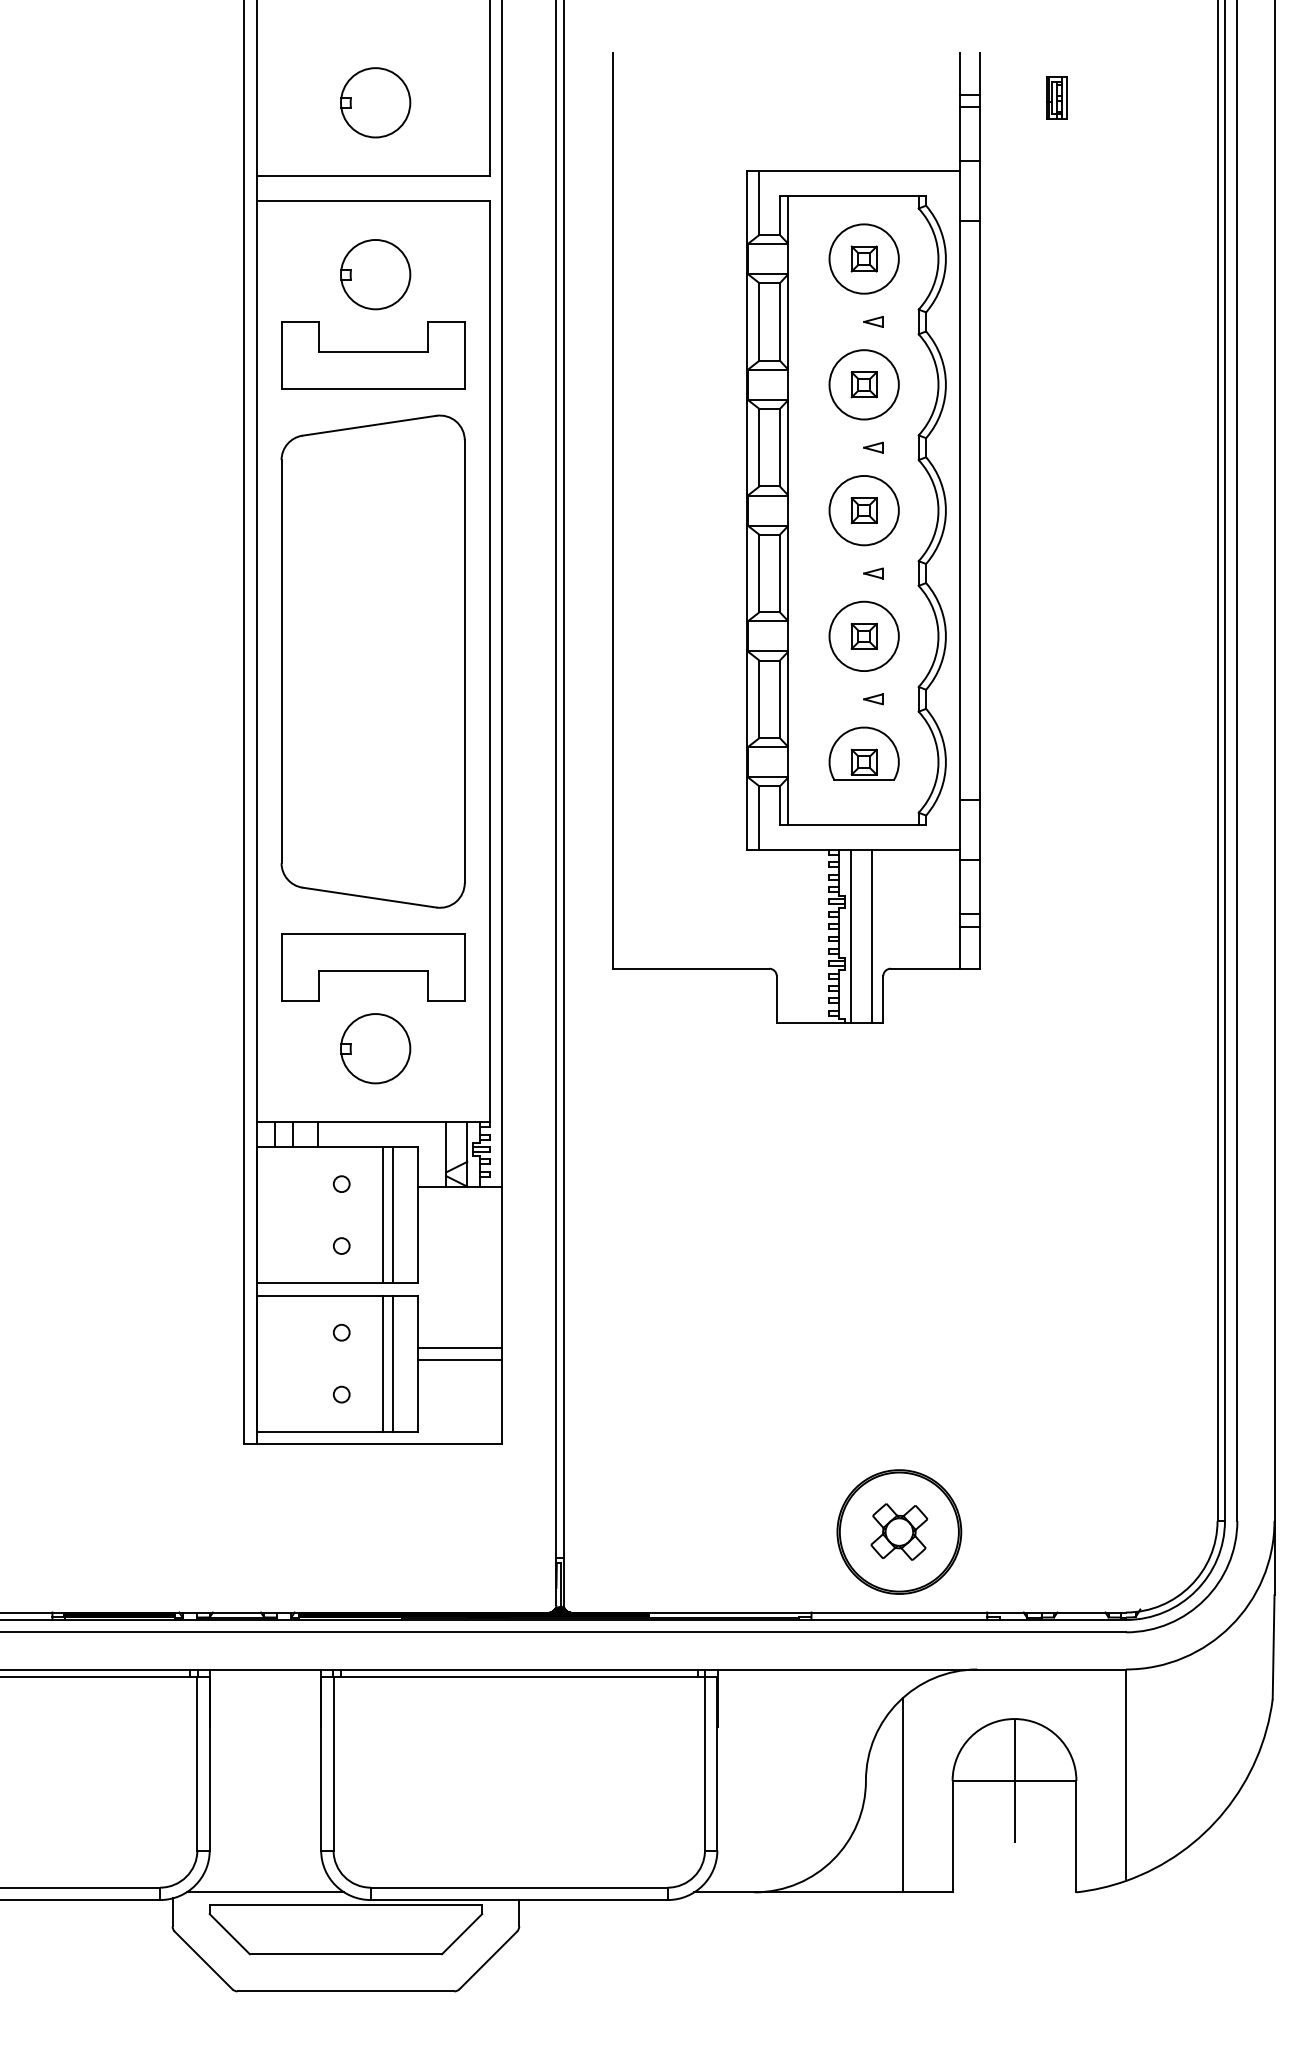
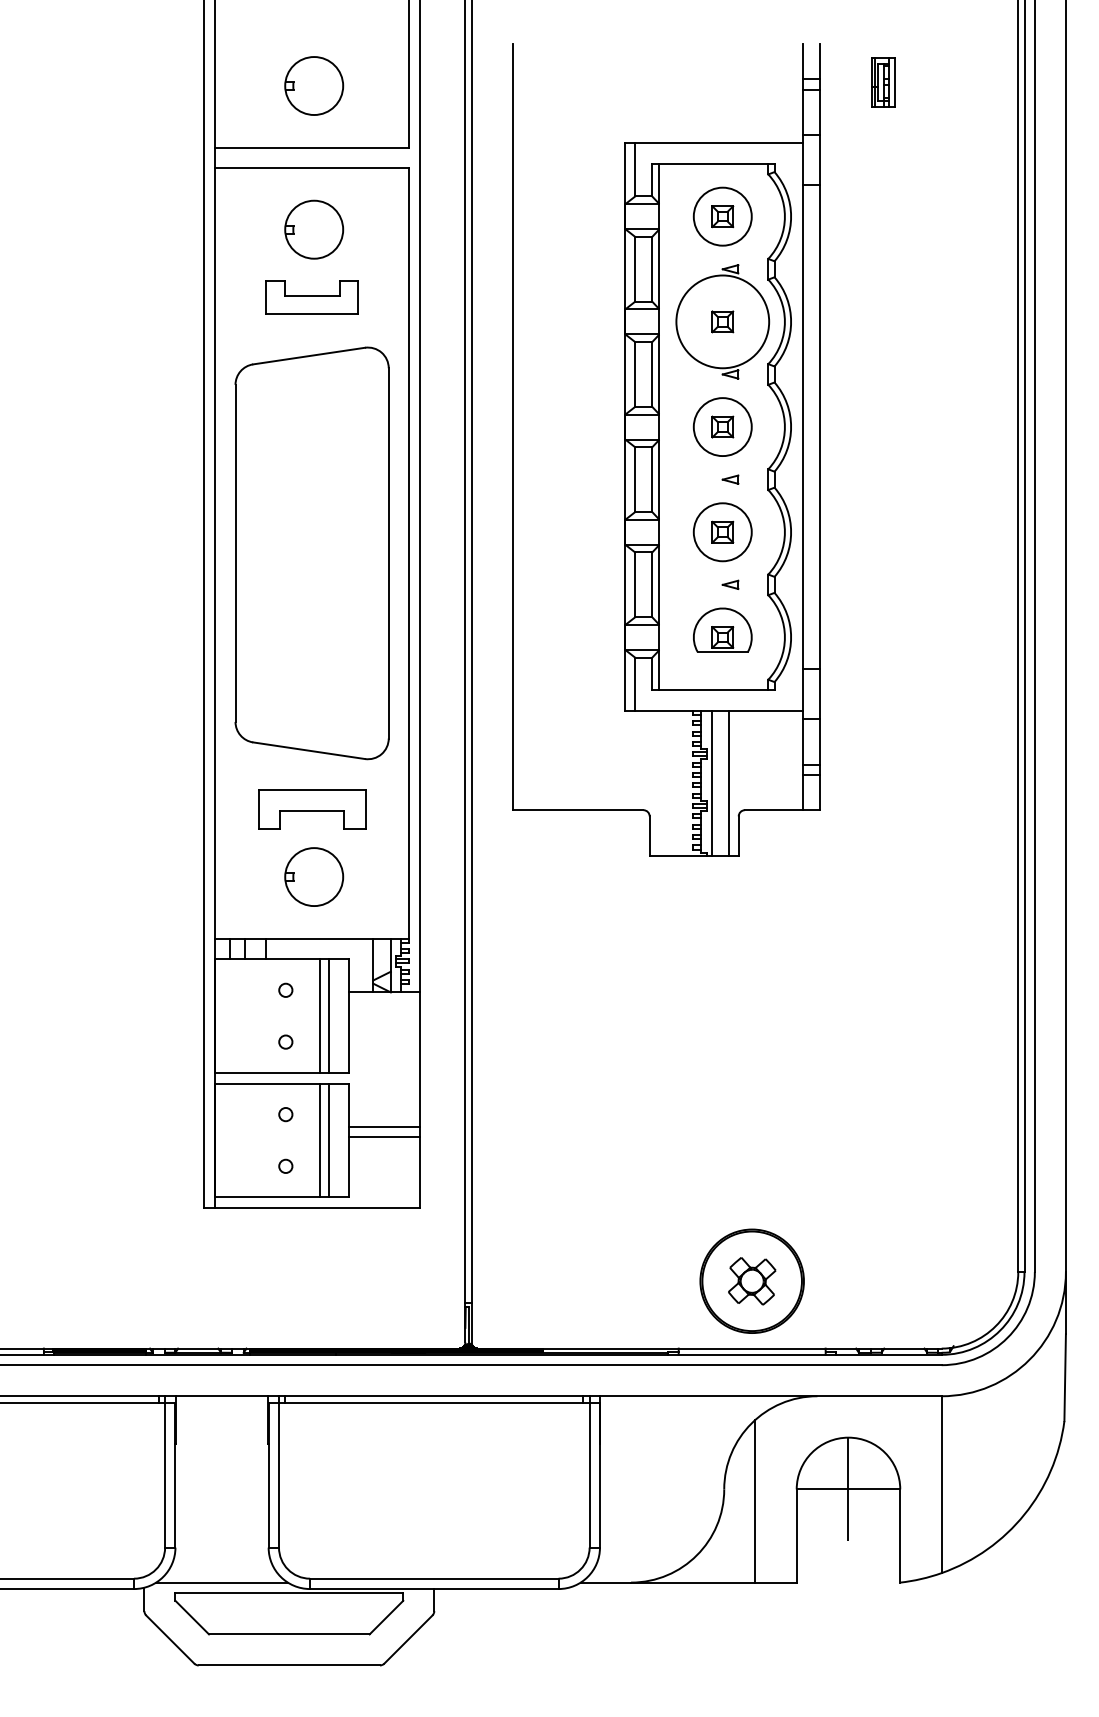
part: (1056, 97) -> (883, 81), size x1.4
part: (373, 355) -> (312, 297), size x0.6
circle: (863, 384) -> (722, 321), size x1.6
part: (373, 967) -> (312, 809), size x0.7

